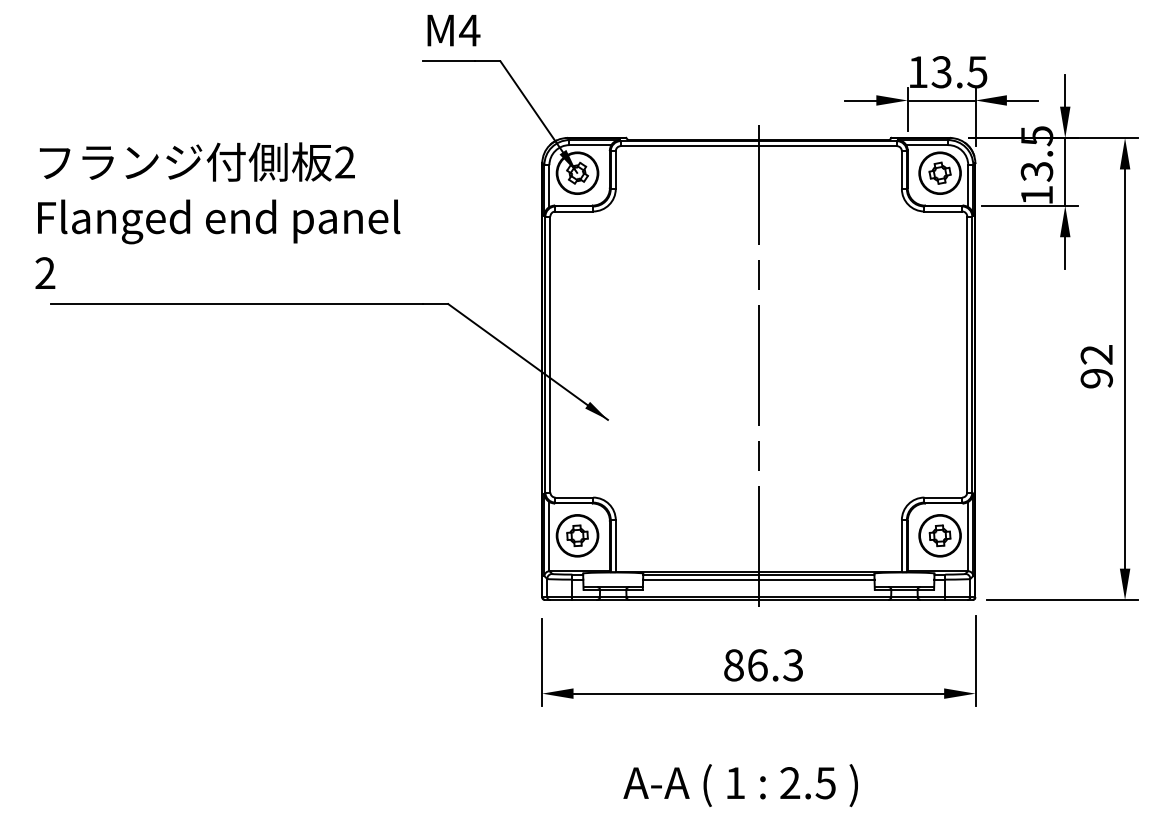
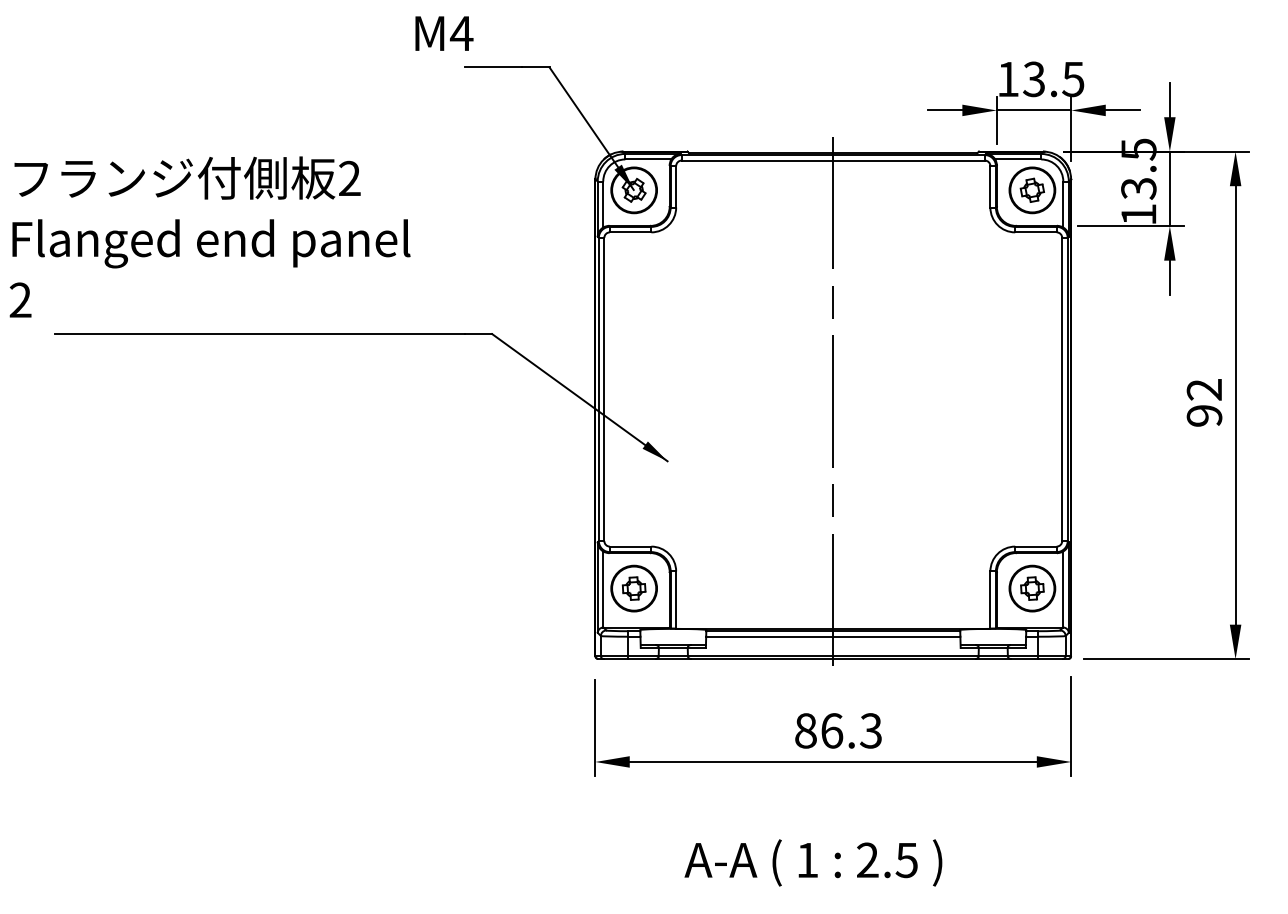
text: (454, 30) -> (444, 33), moved
text: (217, 215) -> (209, 236), moved

